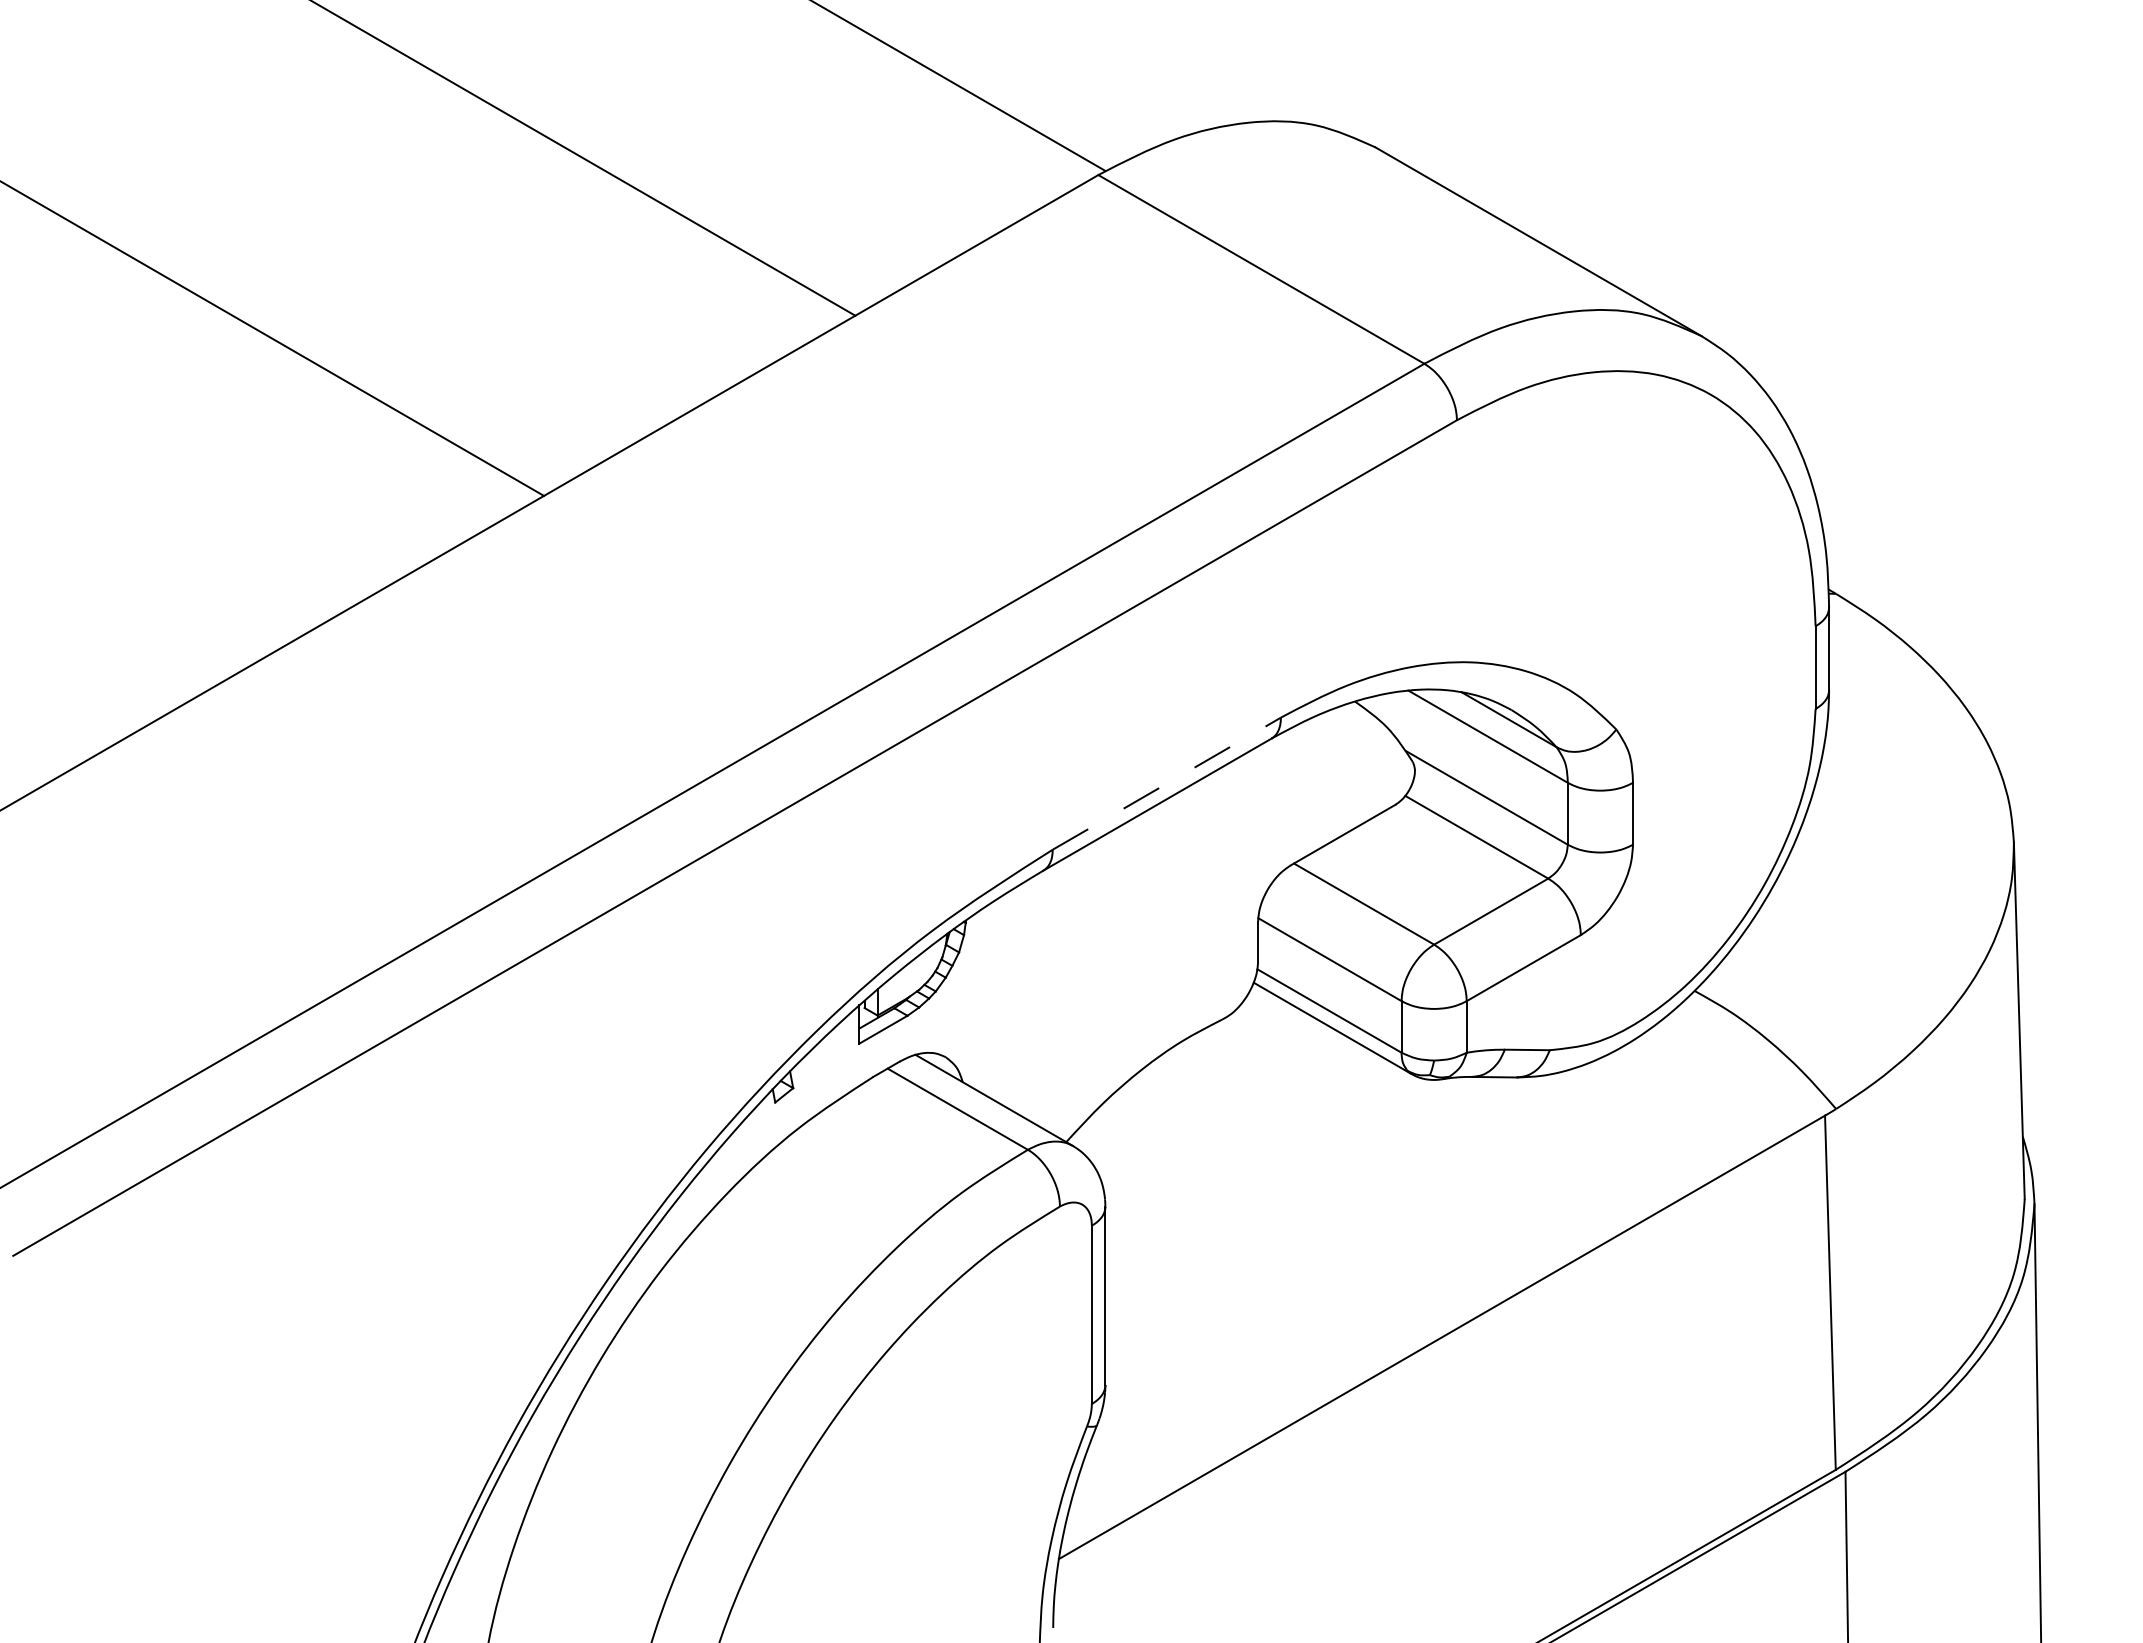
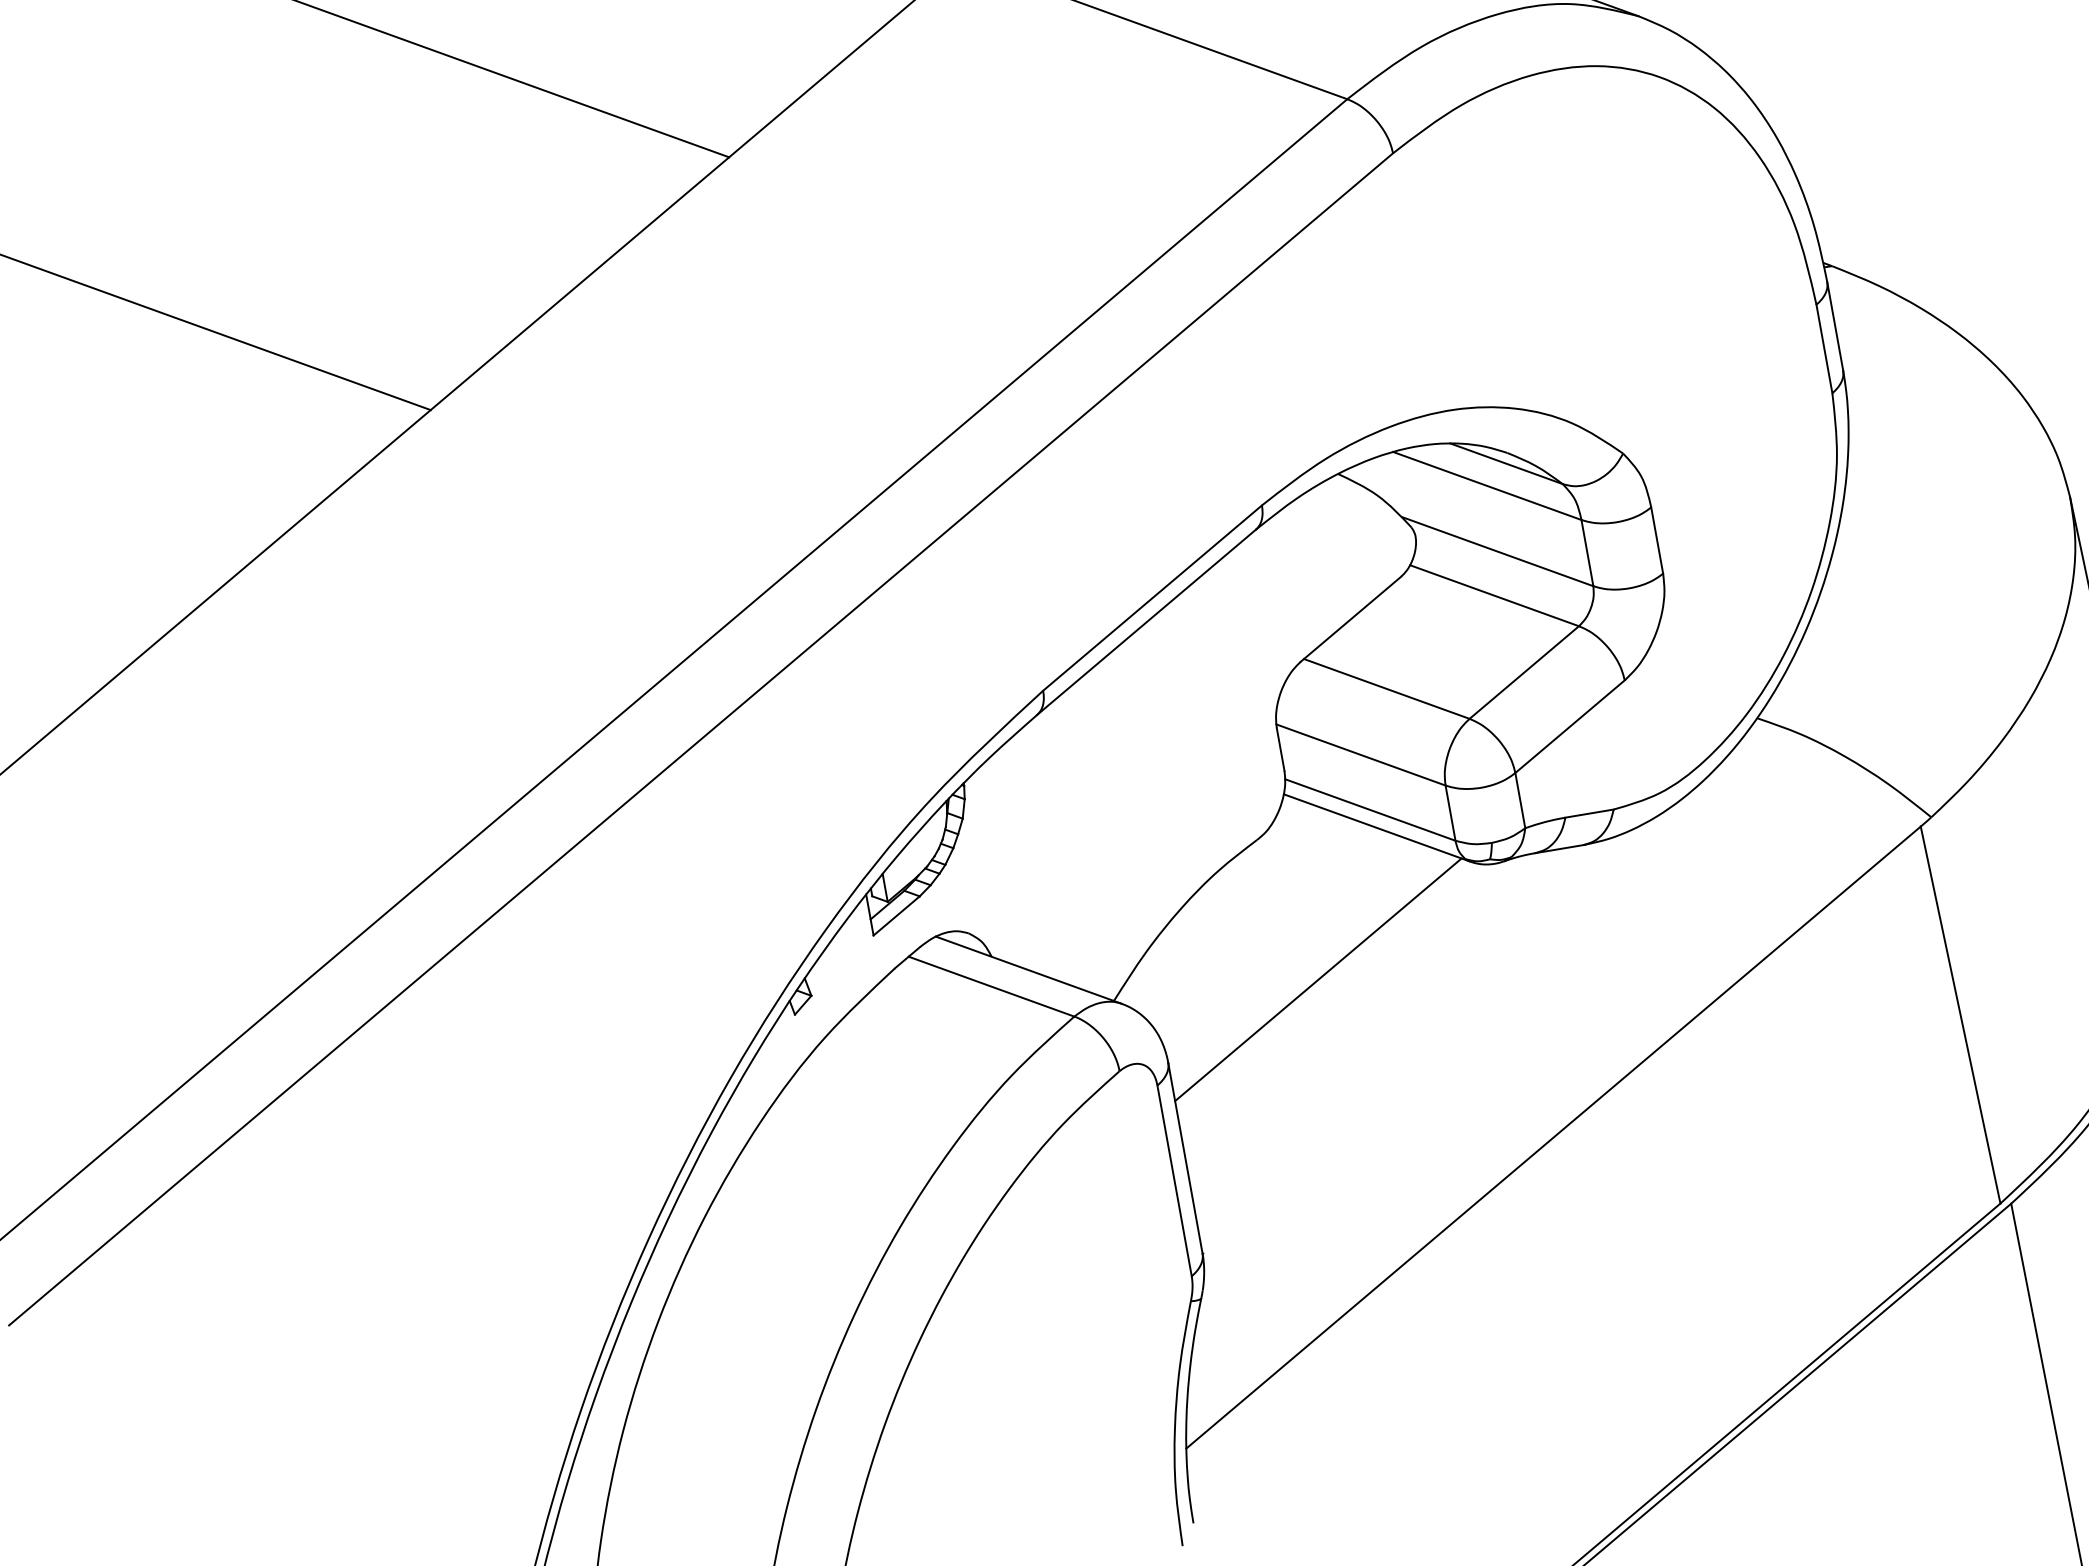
line: (1166, 783) -> (1152, 597), dashed -> solid
line: (1254, 1155) -> (1317, 979), added

